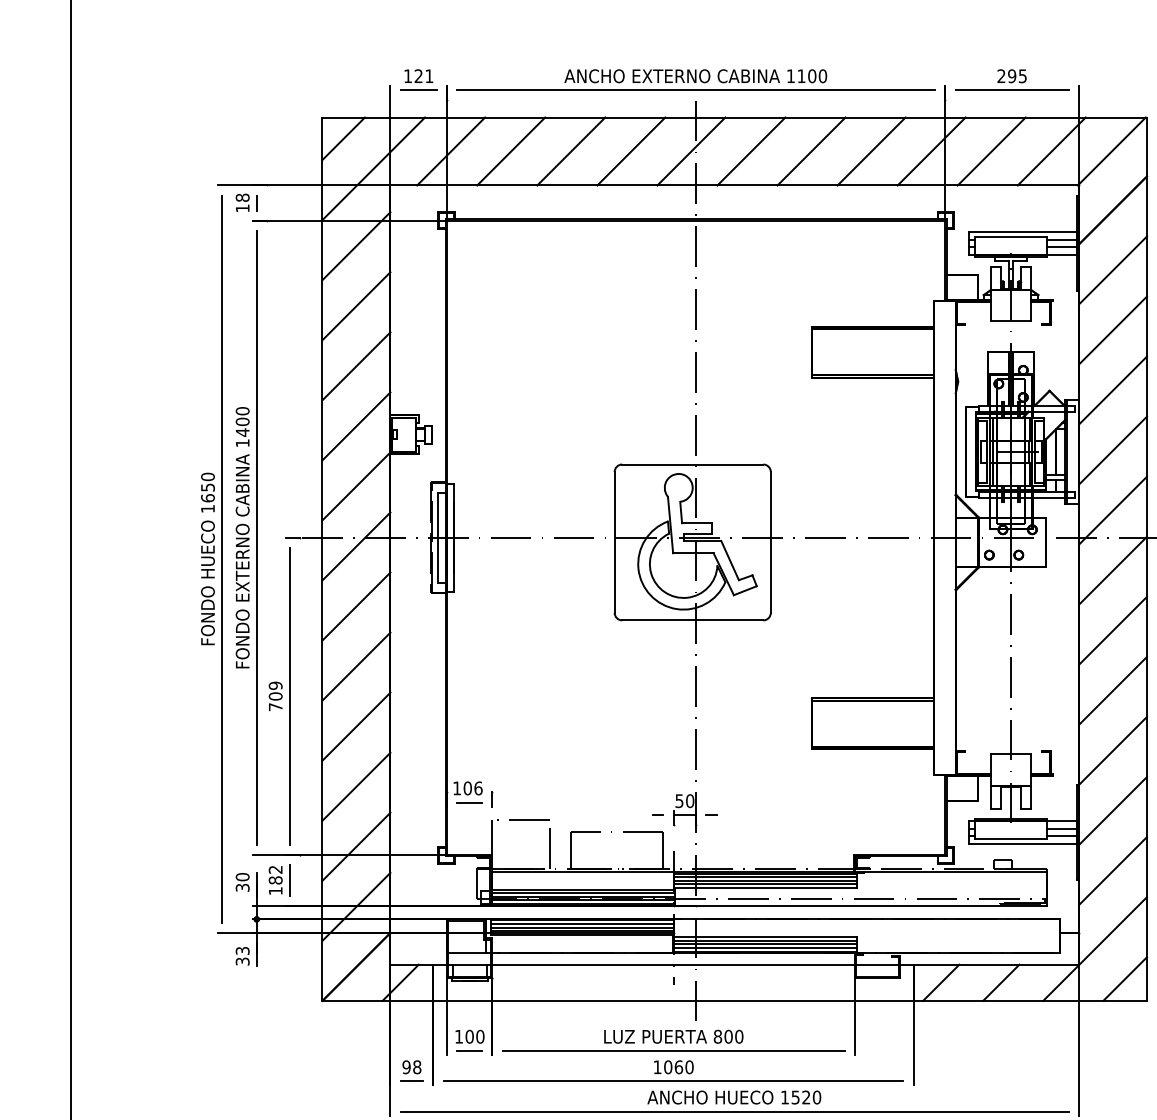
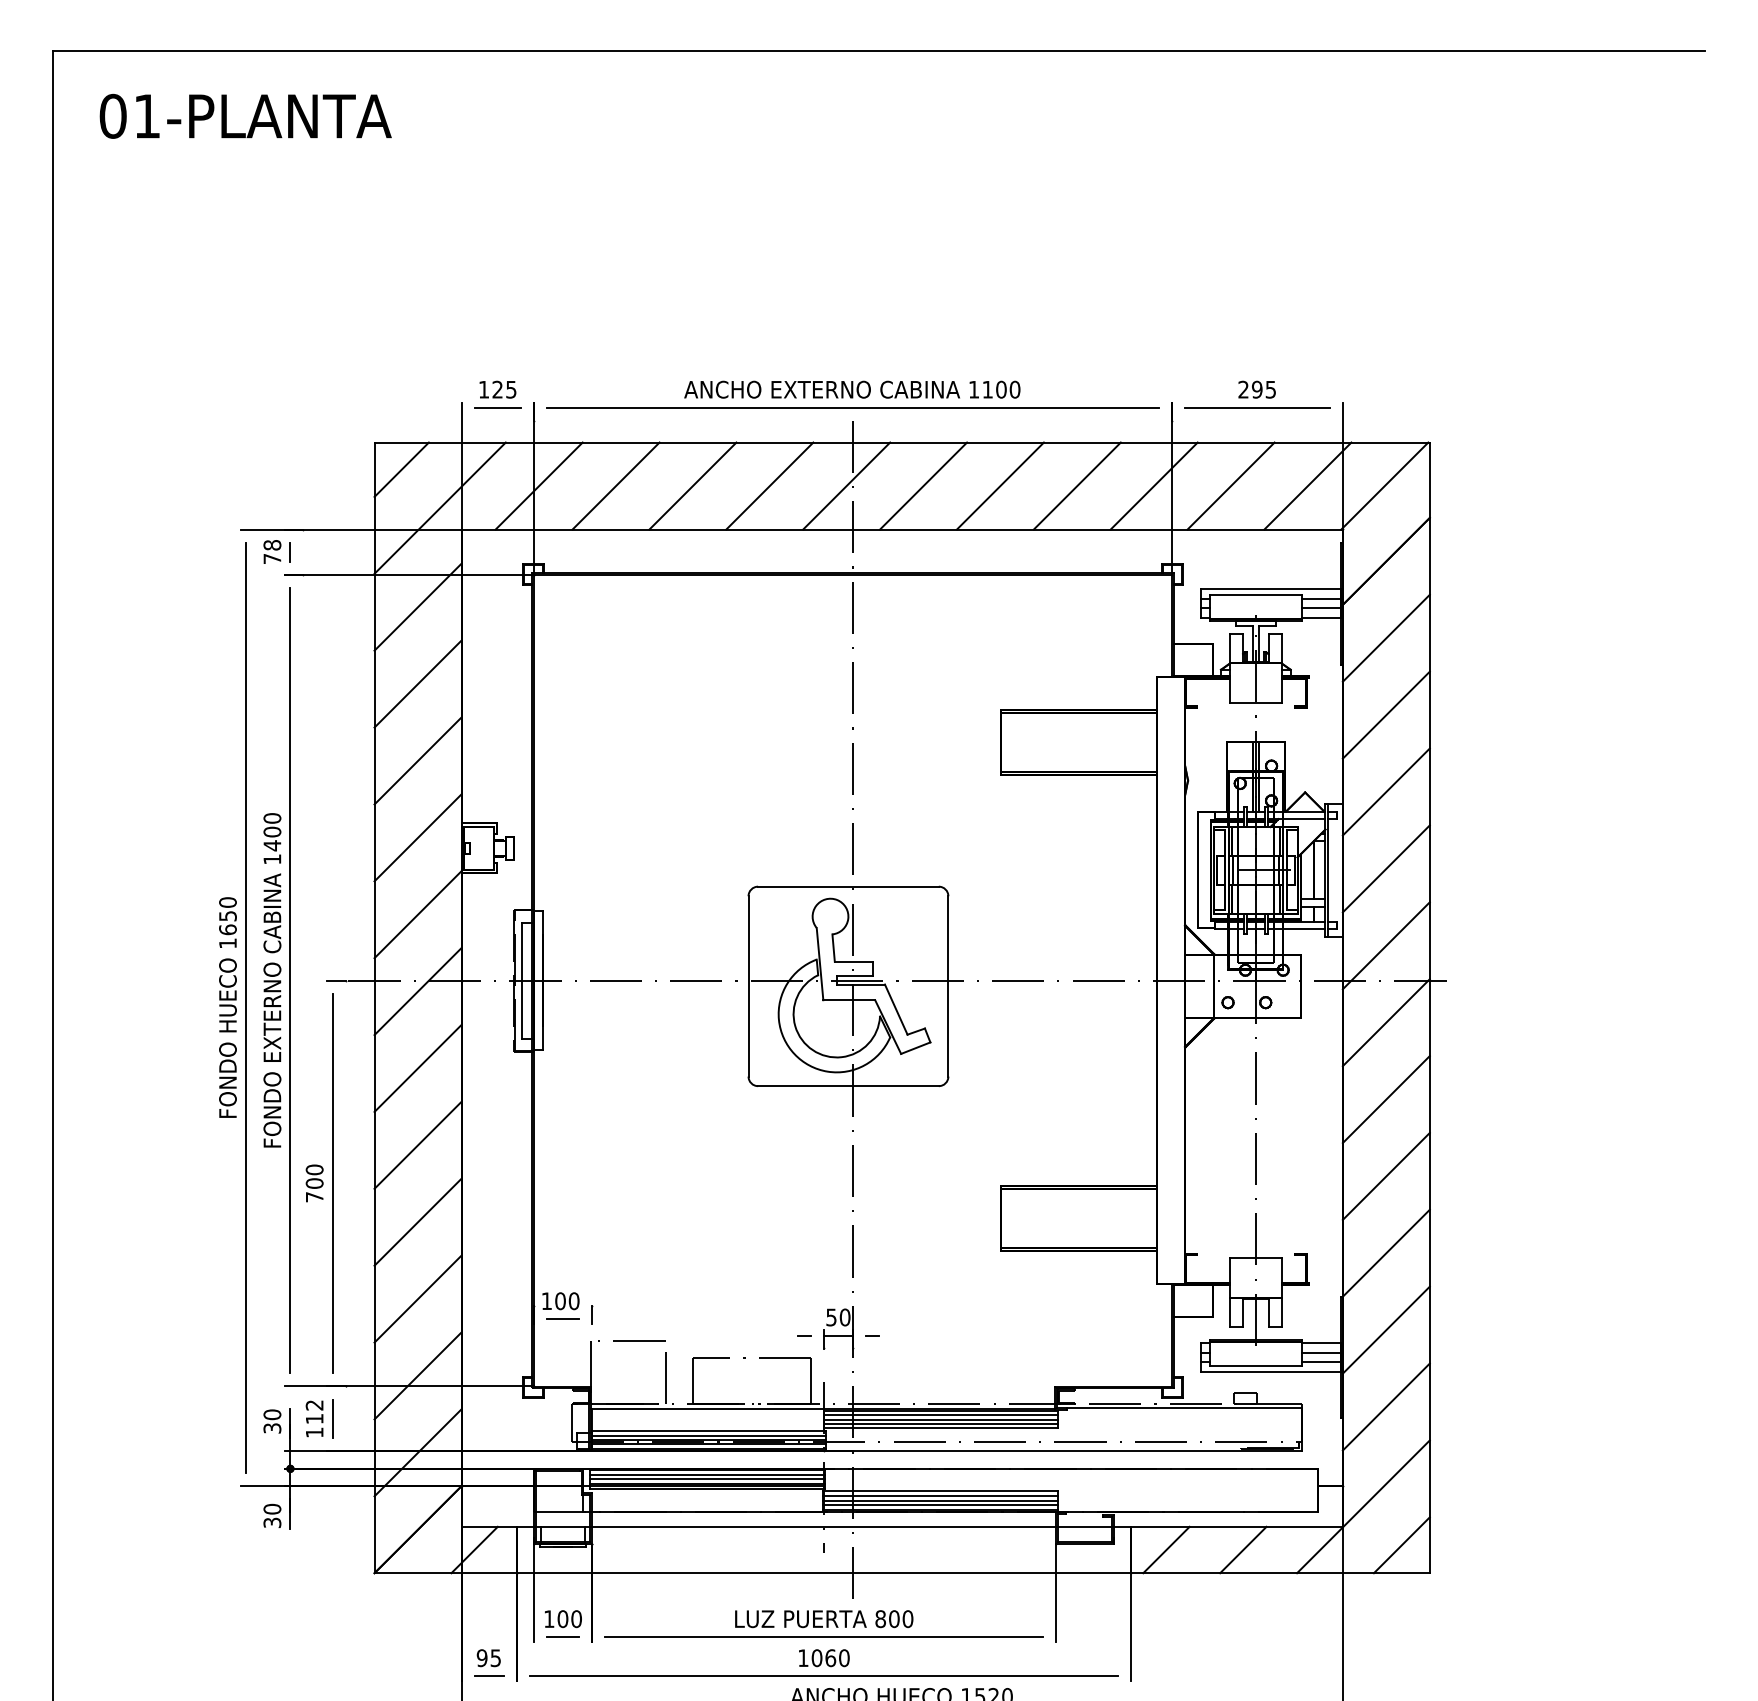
text: (429, 76) -> (511, 389), 121 -> 125
text: (242, 208) -> (272, 558), 18 -> 78
text: (275, 685) -> (314, 1169), 709 -> 700
text: (478, 787) -> (574, 1300), 106 -> 100
text: (275, 880) -> (314, 1418), 182 -> 112
text: (242, 950) -> (272, 1508), 33 -> 30
text: (416, 1067) -> (495, 1658), 98 -> 95

